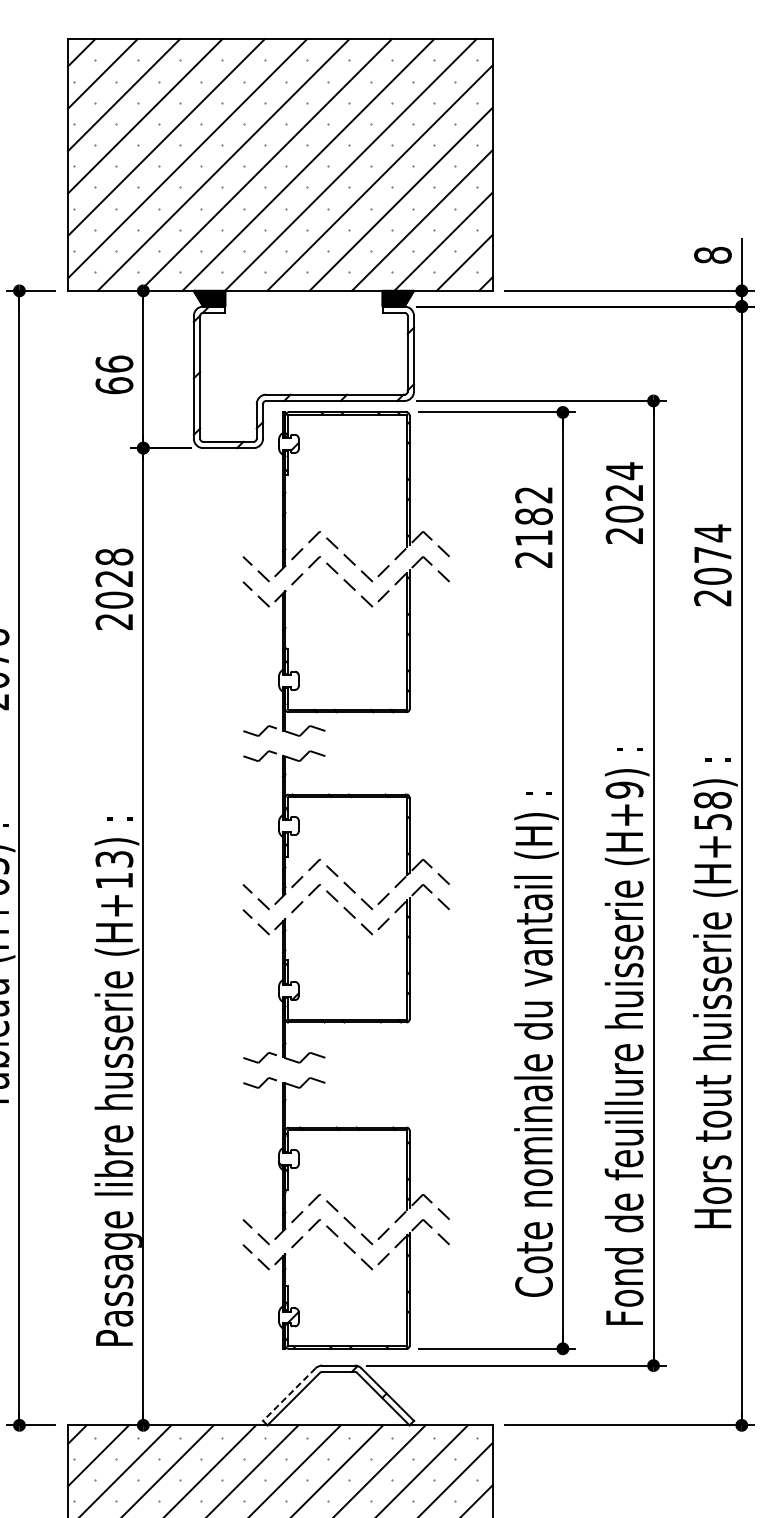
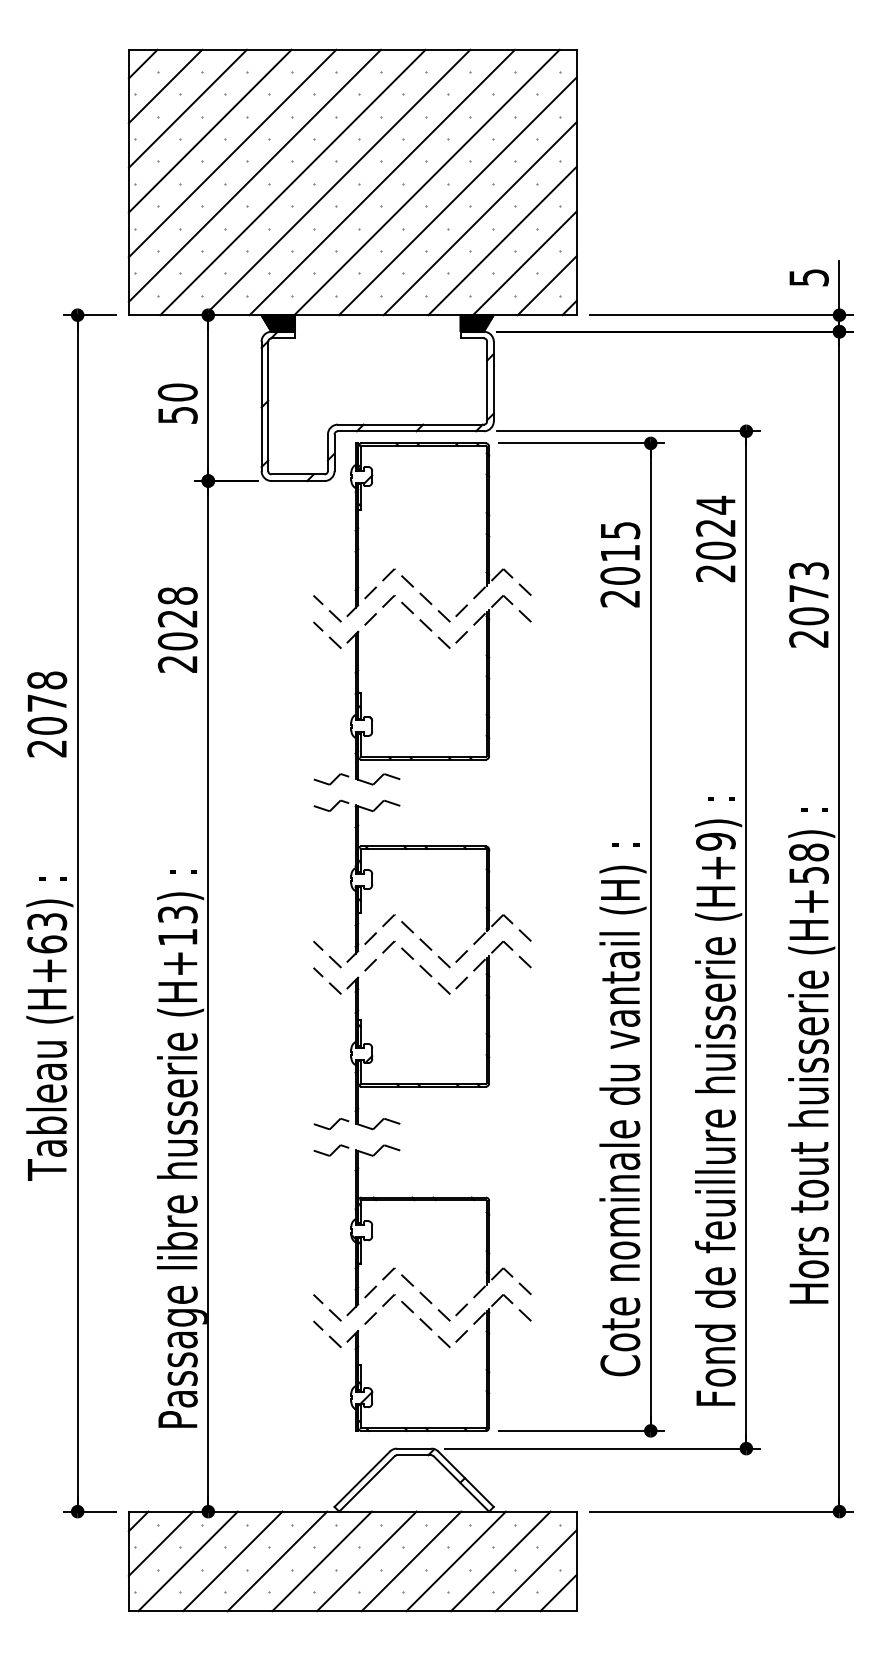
text: (712, 255) -> (808, 277), 8 -> 5
text: (114, 374) -> (177, 403), 66 -> 50
text: (534, 516) -> (620, 553), 2182 -> 2015
text: (712, 532) -> (808, 570), 2074 -> 2073
line: (288, 1394) -> (361, 1479), dashed -> solid

